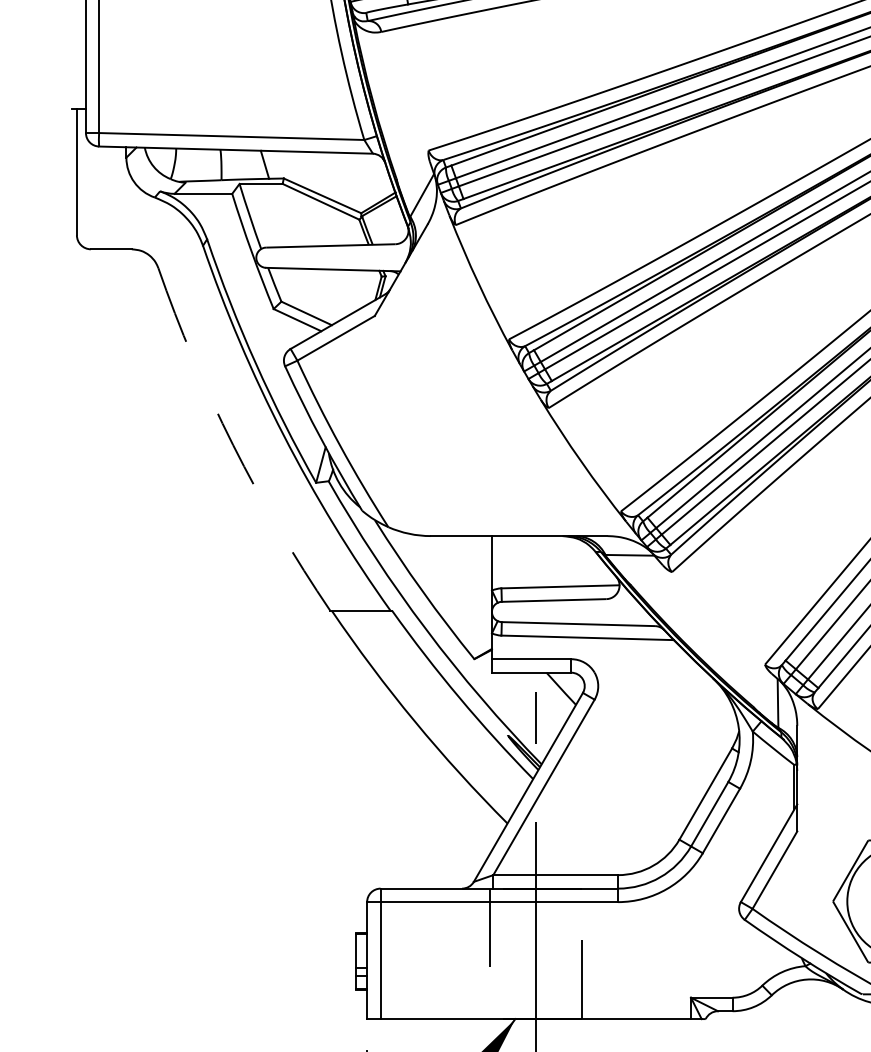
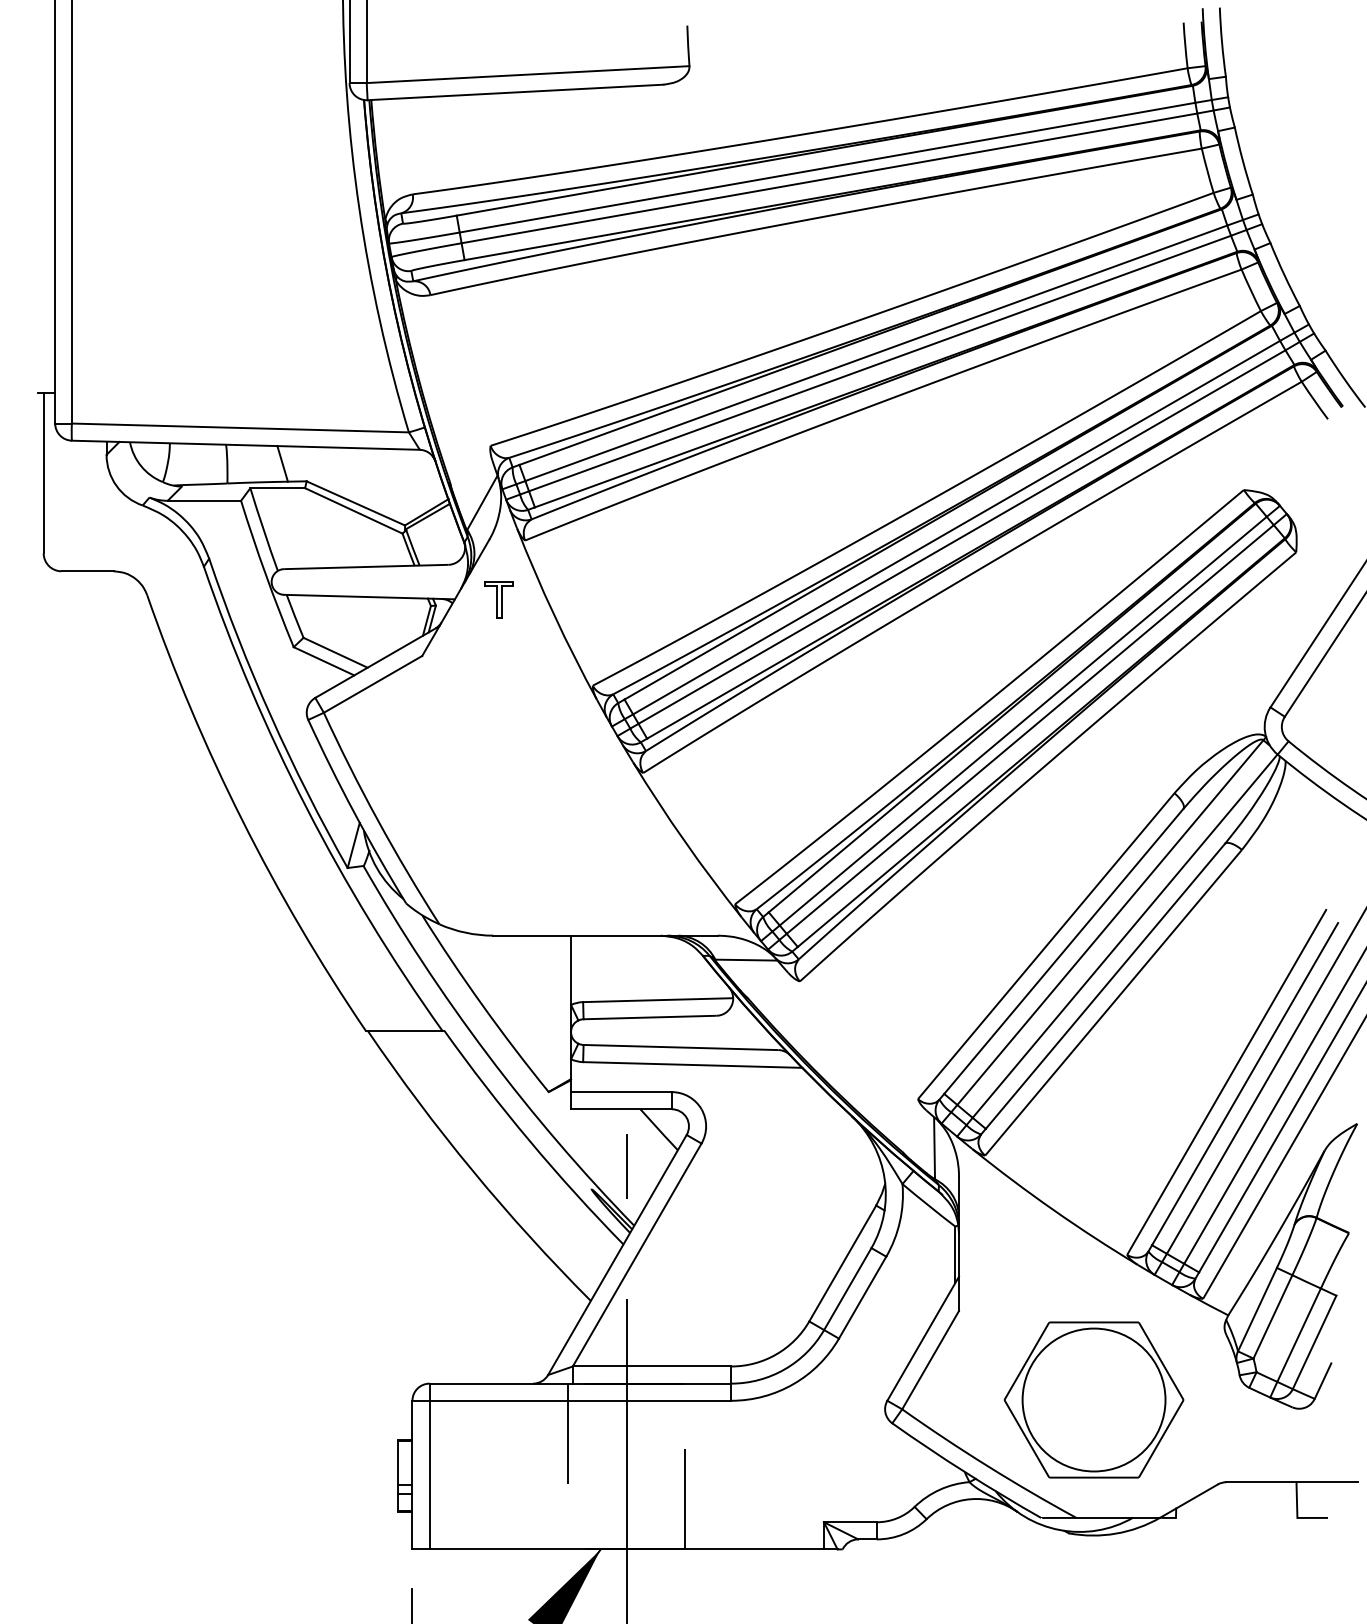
part: (434, 271) -> (498, 599), added
arc: (233, 445) -> (242, 820), dashed -> solid

